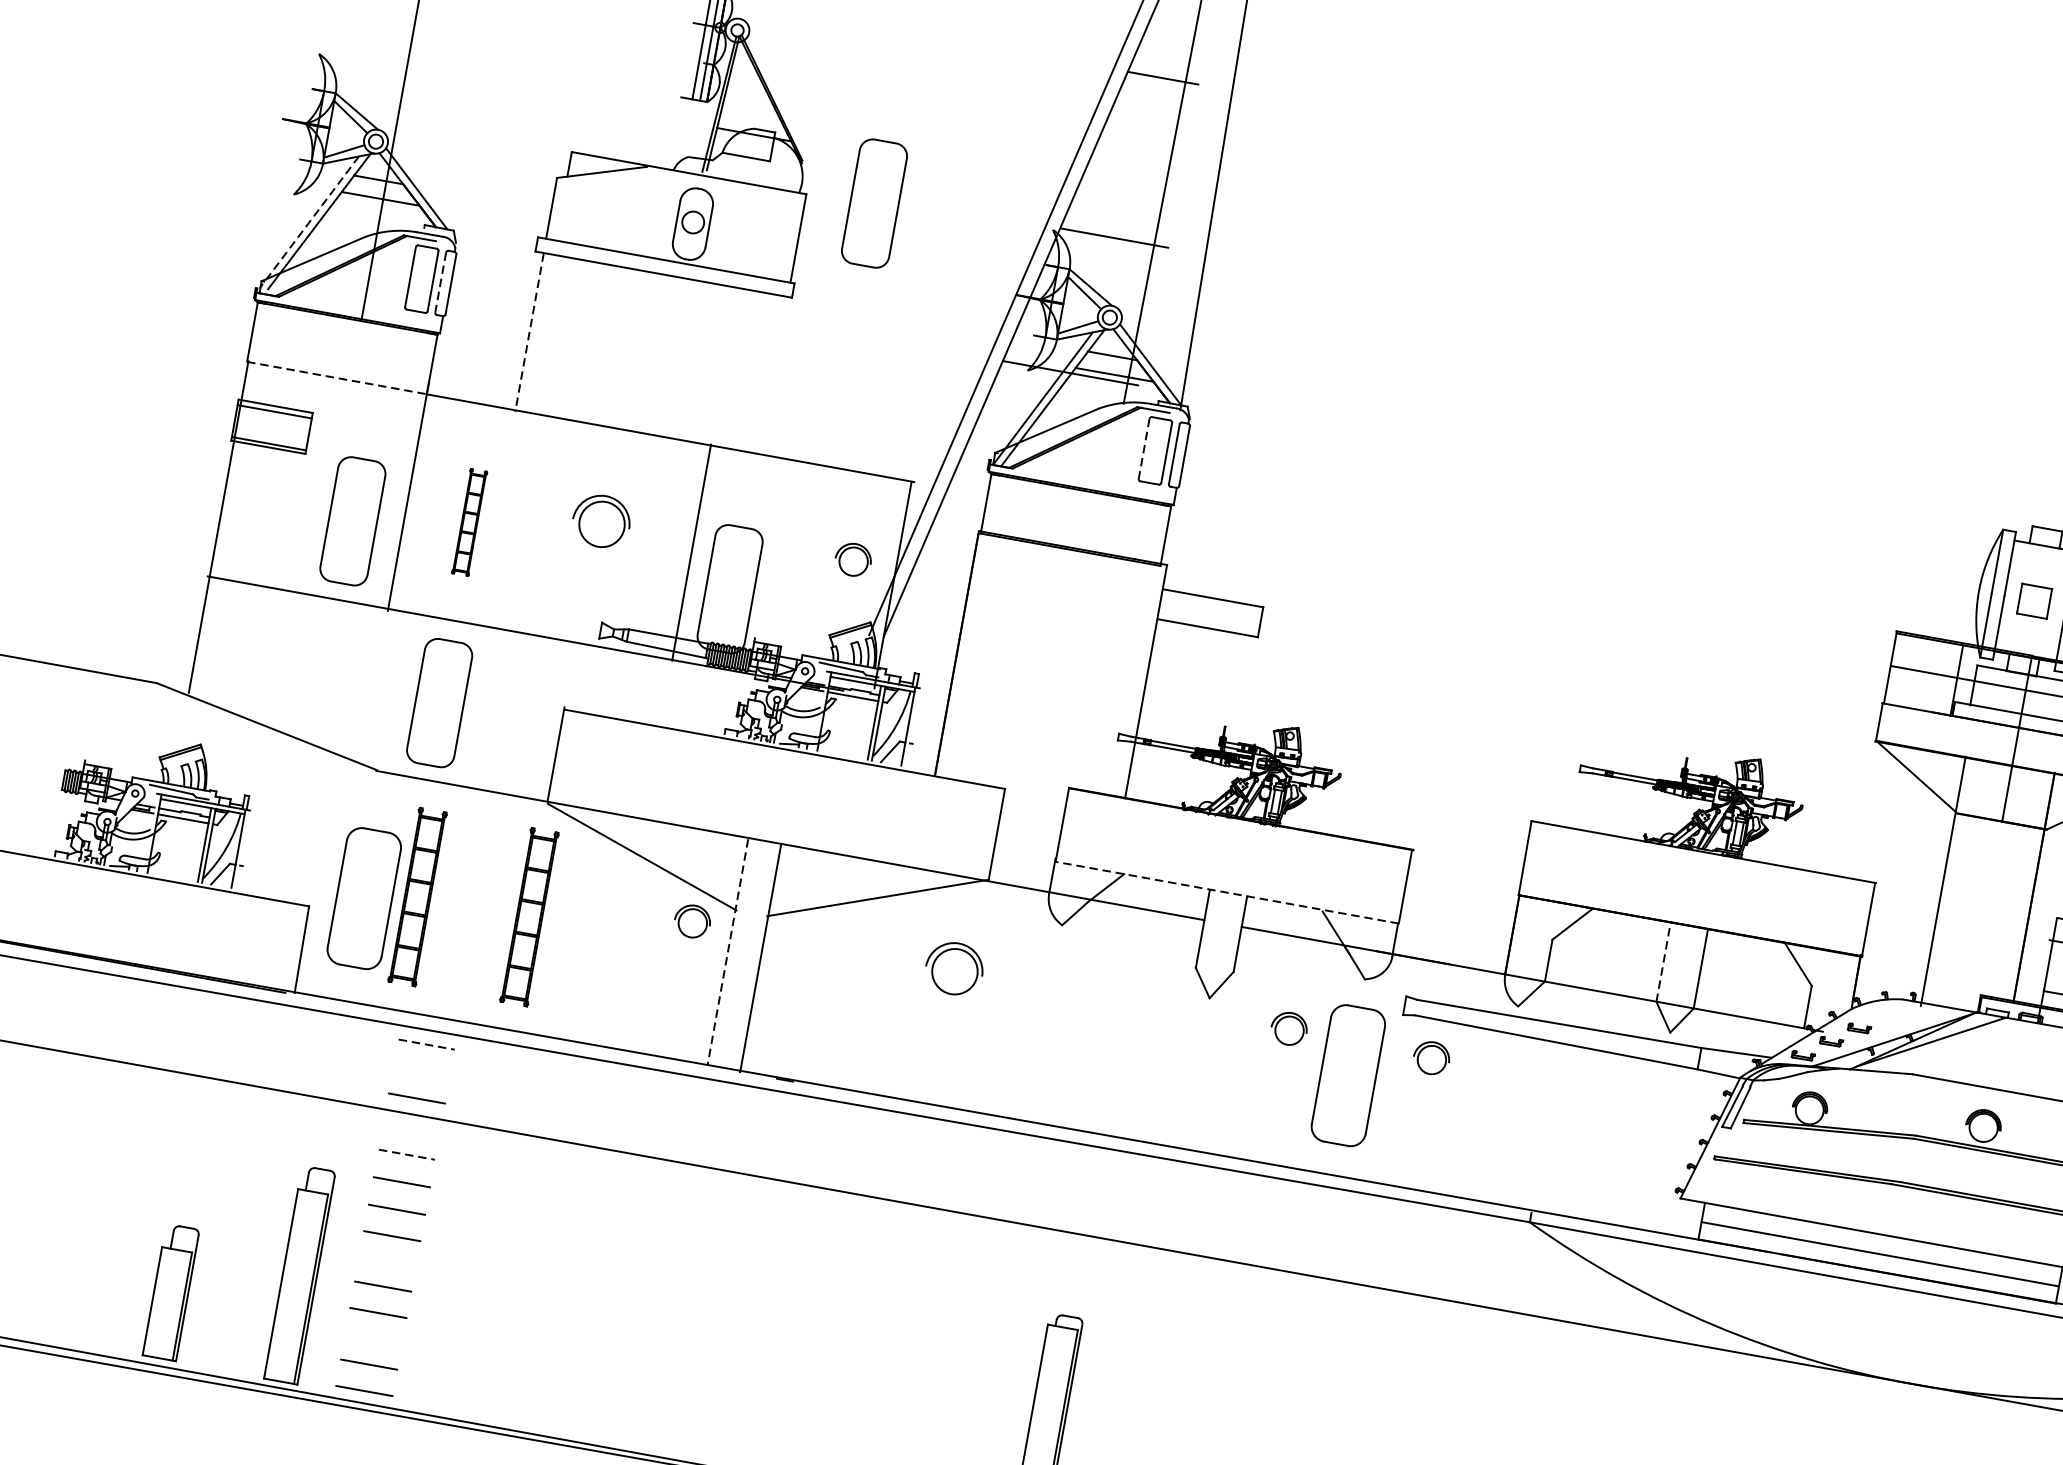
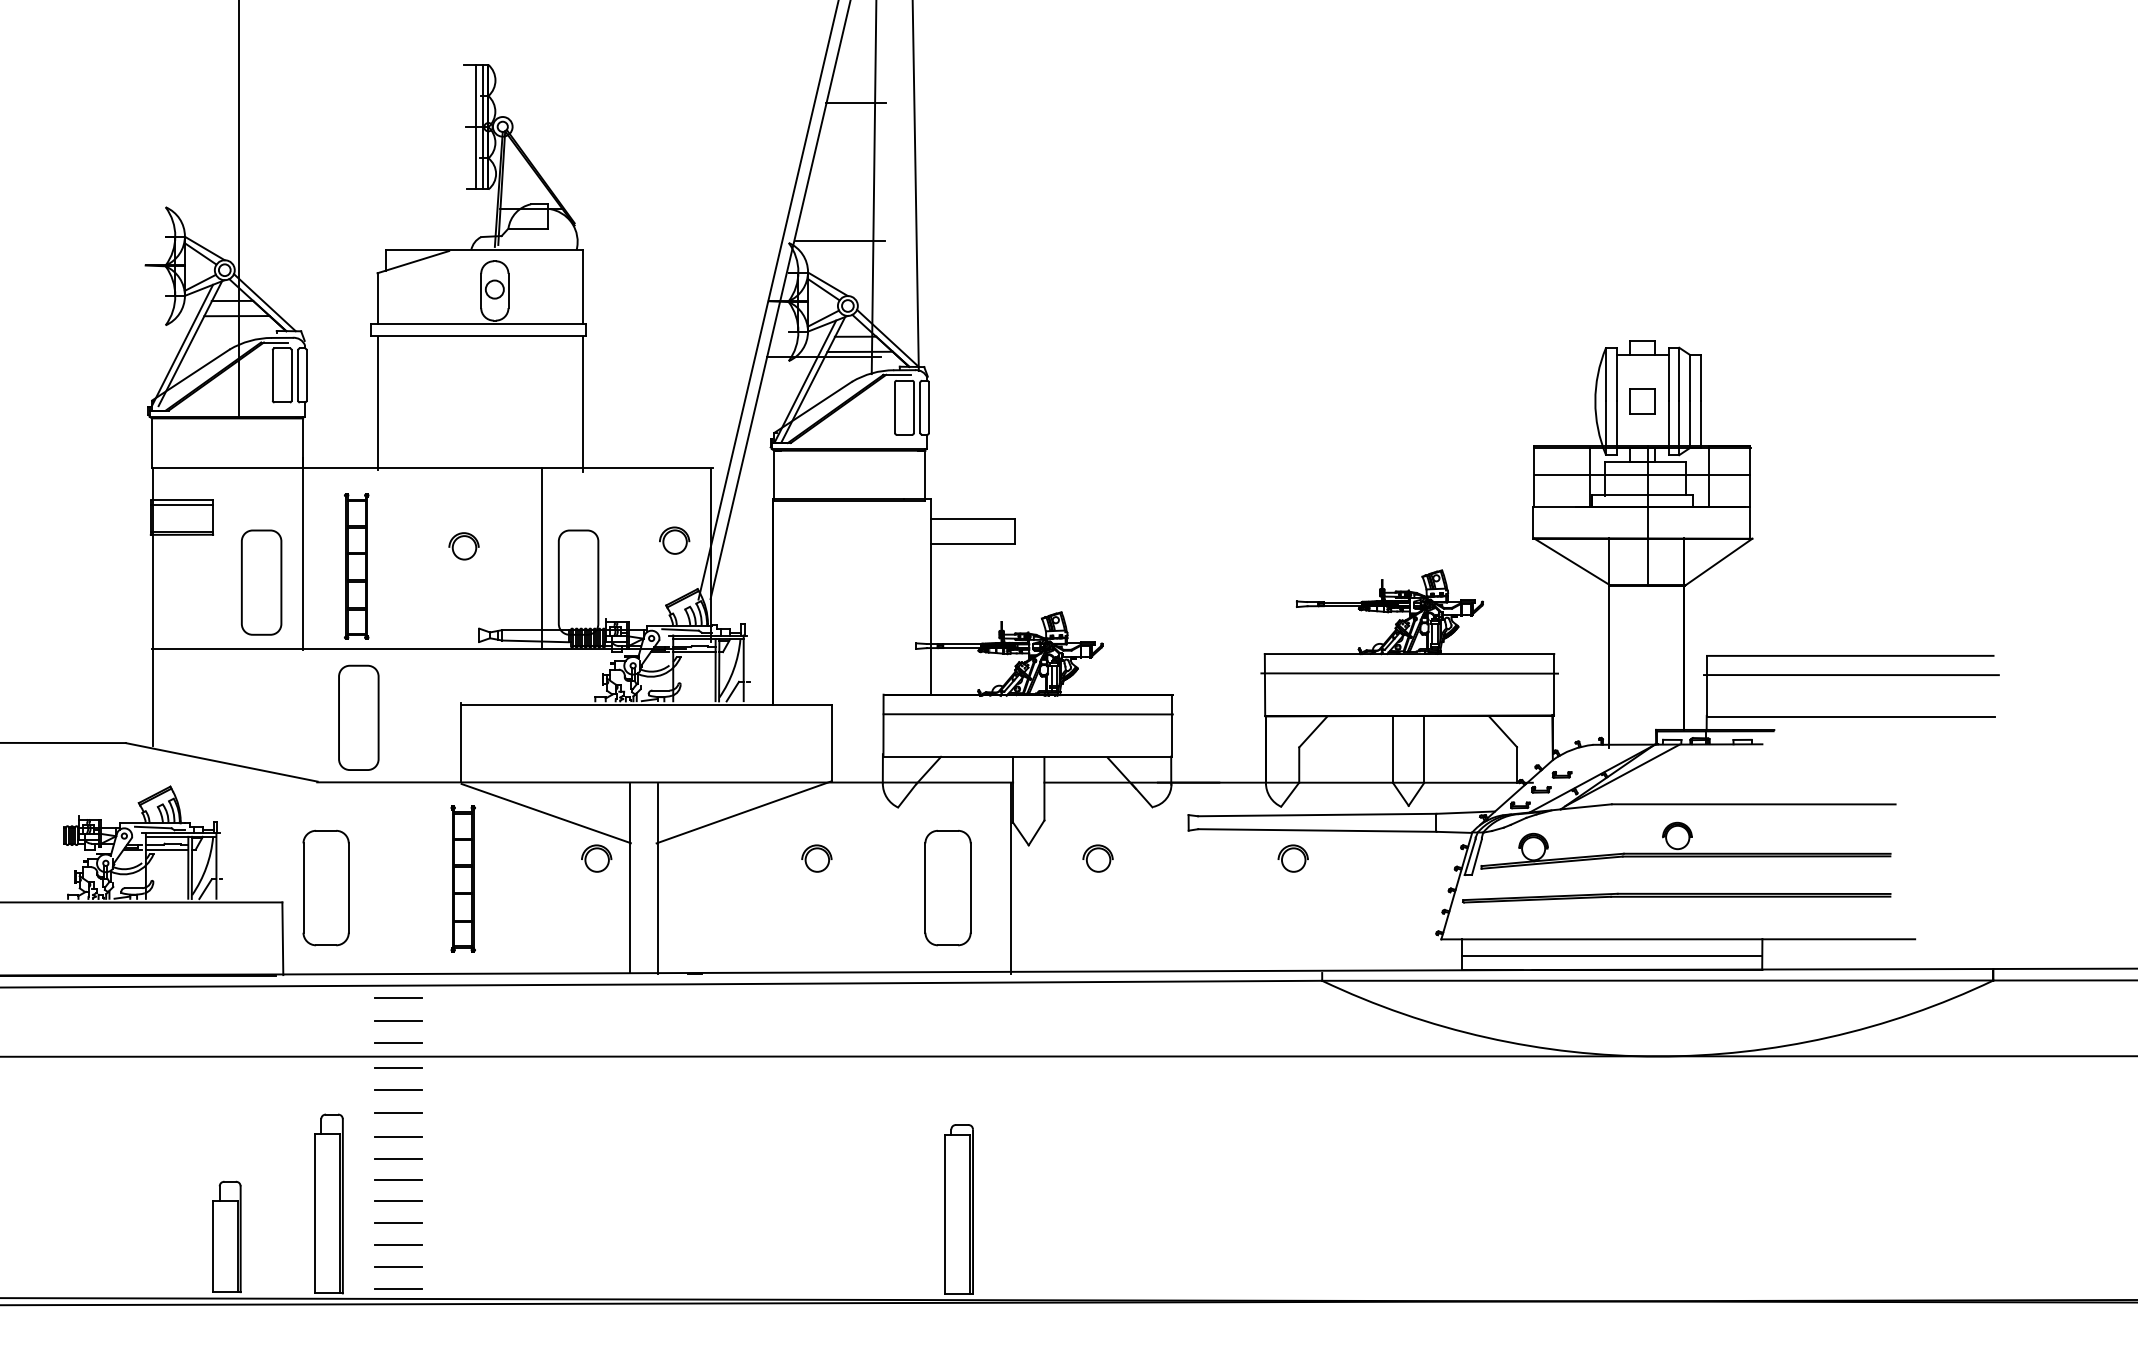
part: (874, 203) -> (639, 247), removed
line: (309, 222) -> (182, 345), dashed -> solid
line: (441, 282) -> (298, 375), dashed -> solid
line: (529, 332) -> (377, 403), dashed -> solid
line: (336, 378) -> (227, 468), dashed -> solid
line: (774, 378) -> (583, 404), added
line: (1144, 449) -> (895, 408), dashed -> solid
part: (600, 521) -> (463, 546), size x0.62
part: (469, 522) -> (356, 566), size x1.67
line: (1236, 842) -> (1027, 714), added
line: (1699, 875) -> (1409, 673), added
line: (1227, 892) -> (1027, 756), dashed -> solid
part: (416, 896) -> (368, 878), removed
line: (727, 952) -> (629, 878), dashed -> solid
line: (1662, 963) -> (1392, 750), dashed -> solid
part: (954, 968) -> (816, 858), size x0.62
line: (1181, 1032) -> (1010, 877), added
line: (426, 1044) -> (398, 997), dashed -> solid
part: (1430, 1057) -> (1292, 858), moved
line: (422, 1071) -> (398, 1020), added
part: (1347, 1074) -> (947, 887), moved
line: (410, 1128) -> (397, 1068), added
line: (407, 1155) -> (398, 1090), dashed -> solid
line: (386, 1260) -> (397, 1179), added
line: (372, 1339) -> (397, 1245), added

